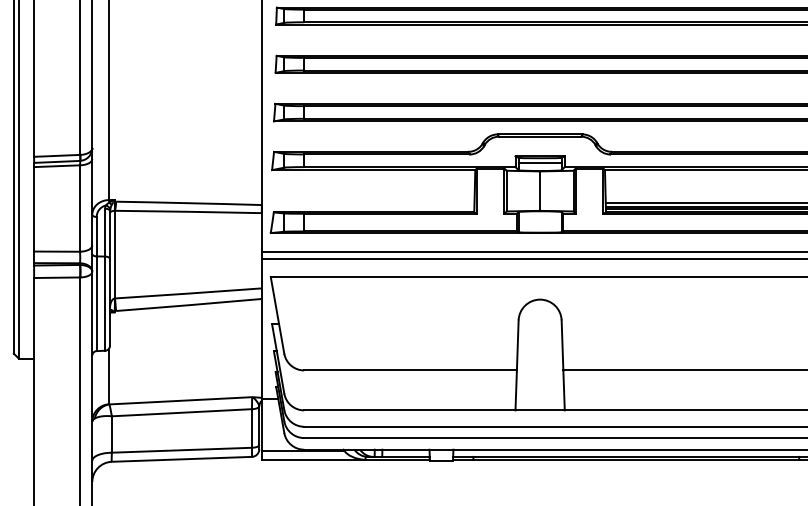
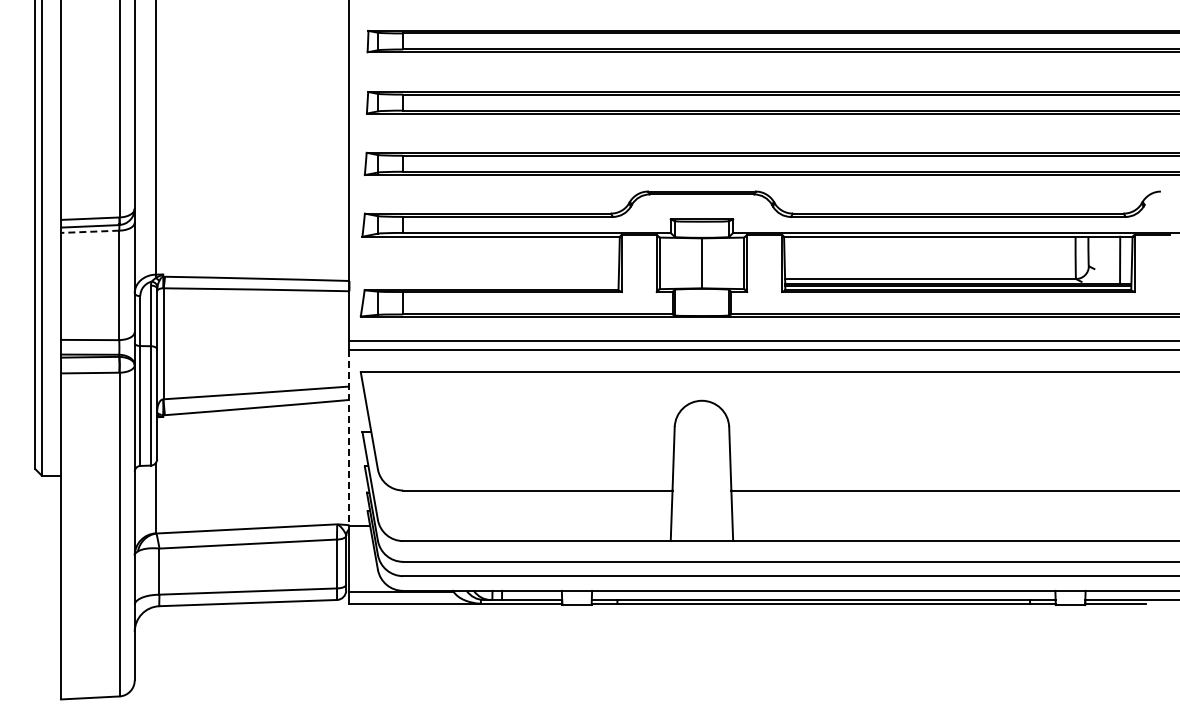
line: (539, 162) -> (701, 227), removed
line: (56, 165) -> (89, 231), solid -> dashed
line: (261, 329) -> (349, 438), solid -> dashed

